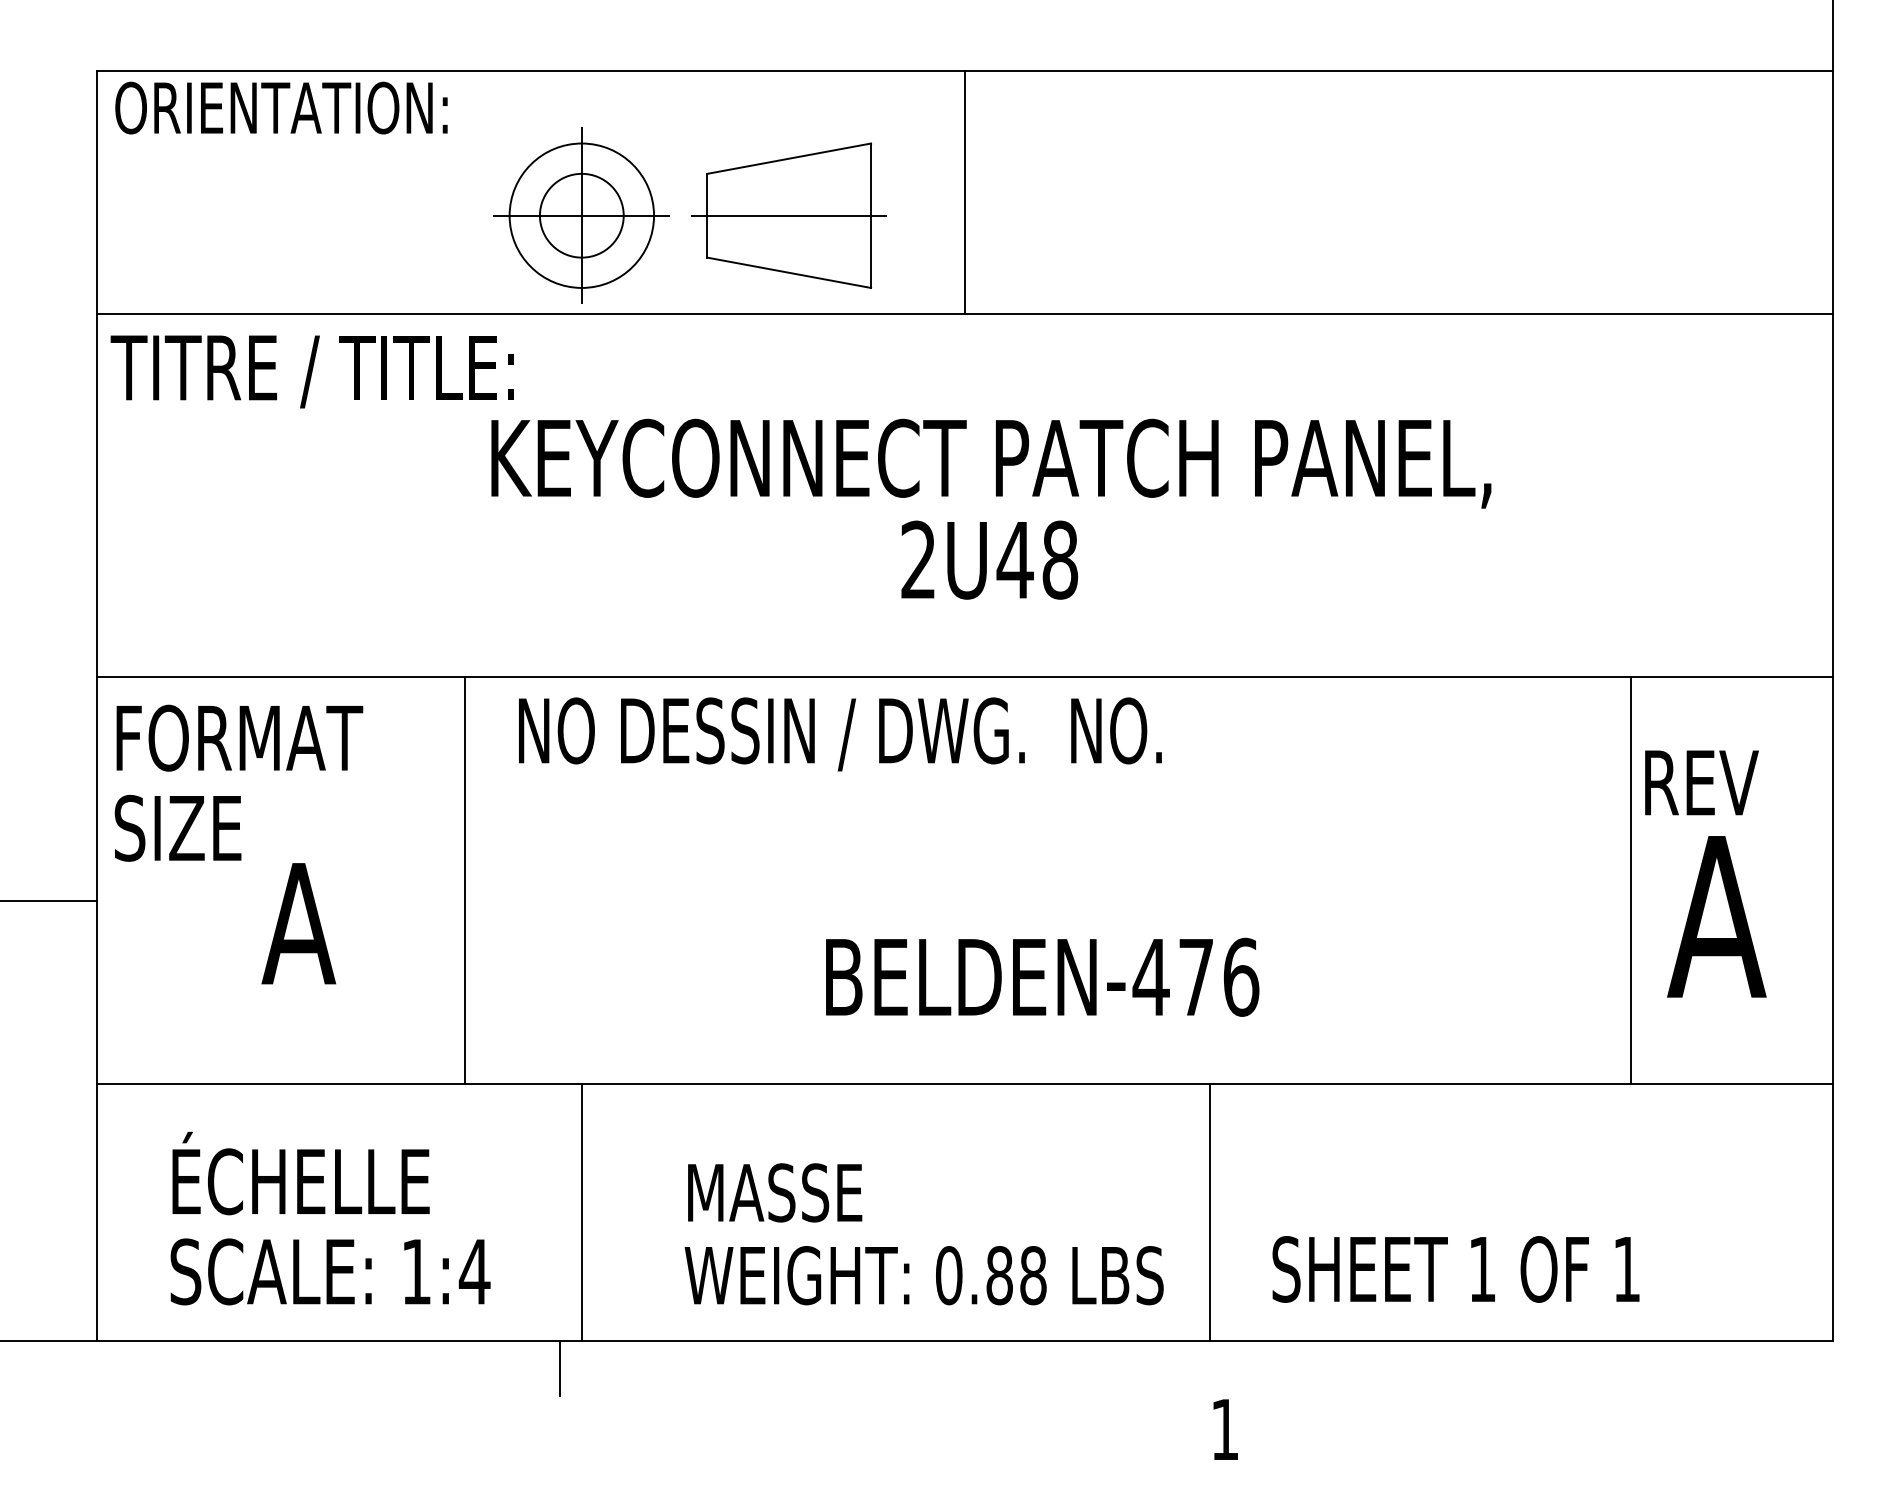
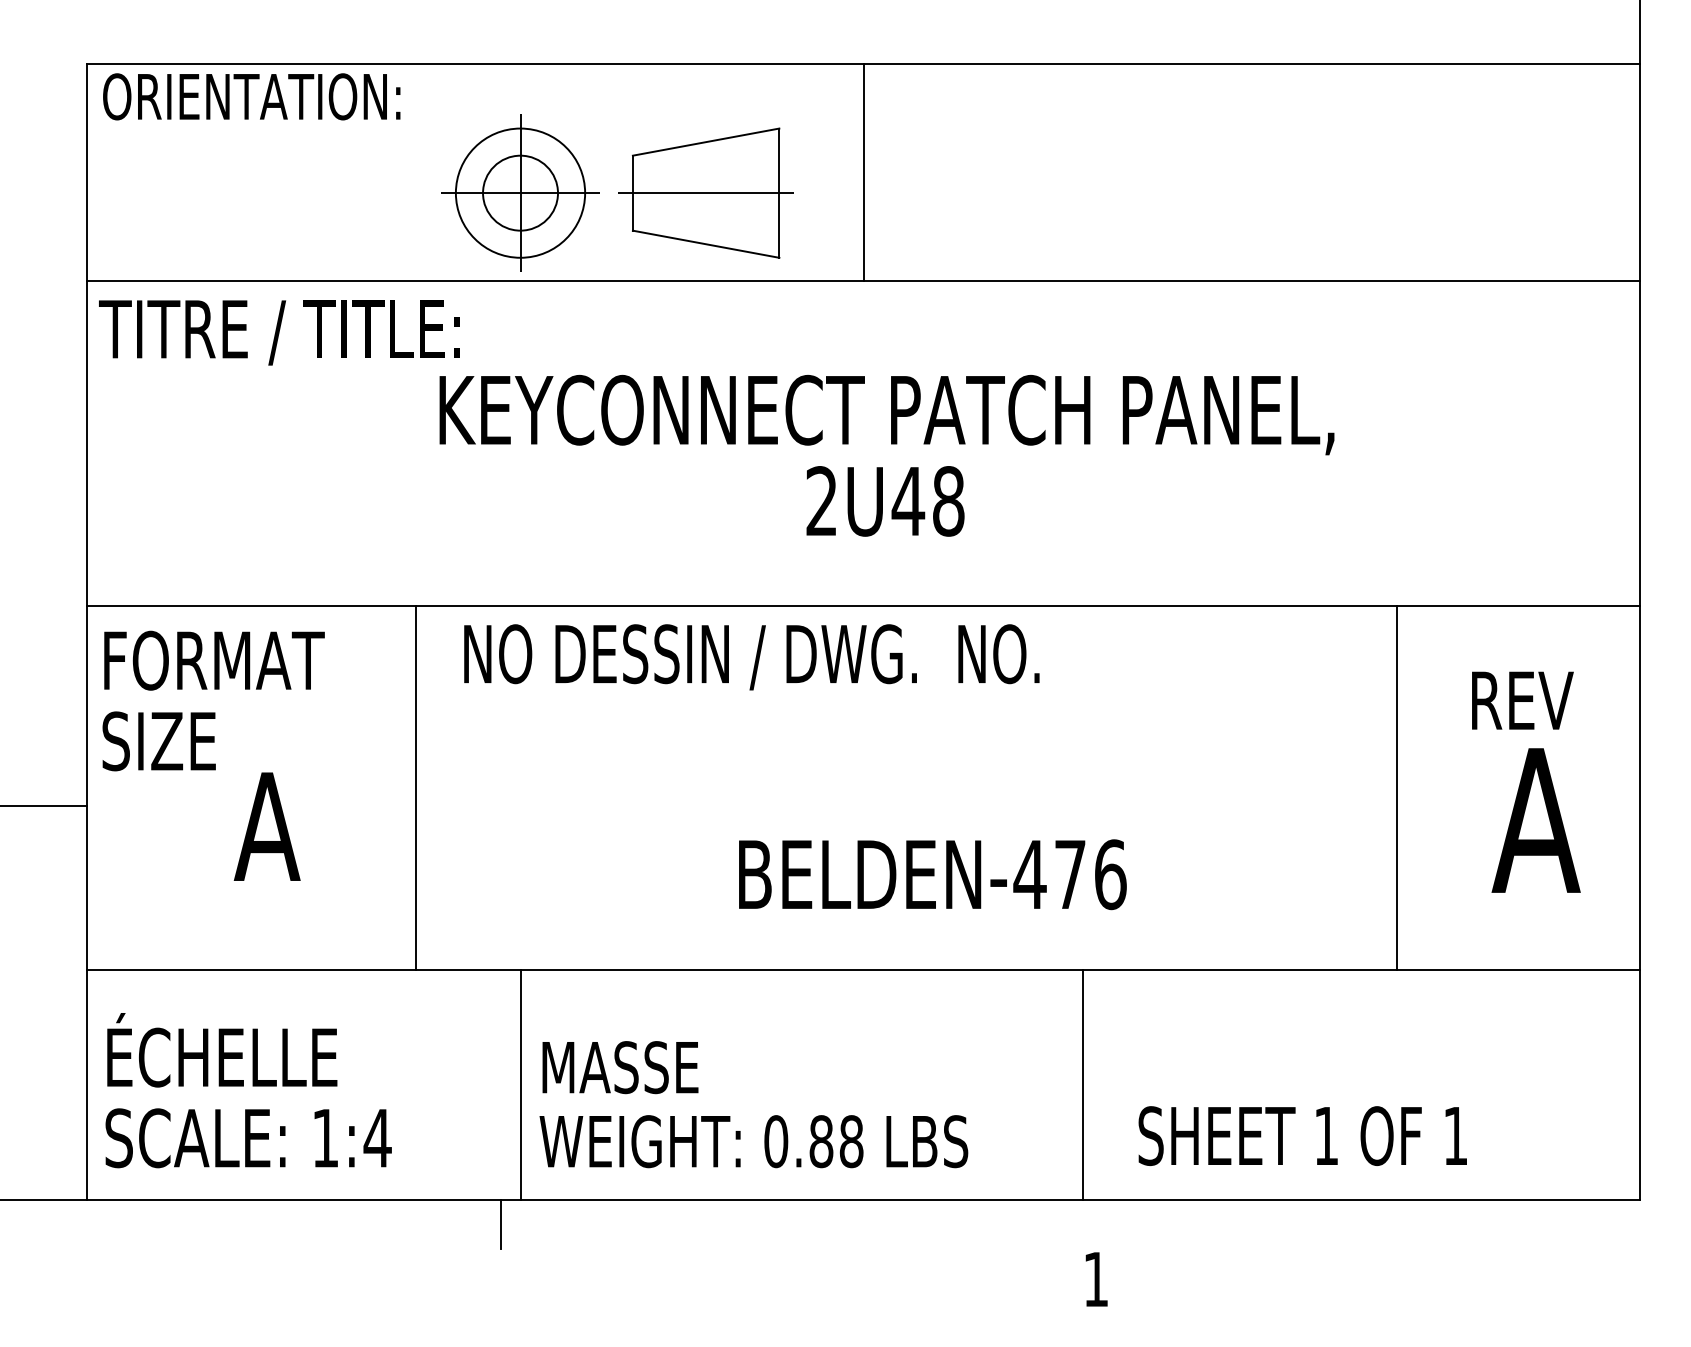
line: (1631, 881) -> (1397, 788), moved
text: (330, 1218) -> (248, 1090), moved
text: (923, 1234) -> (753, 1104), moved

